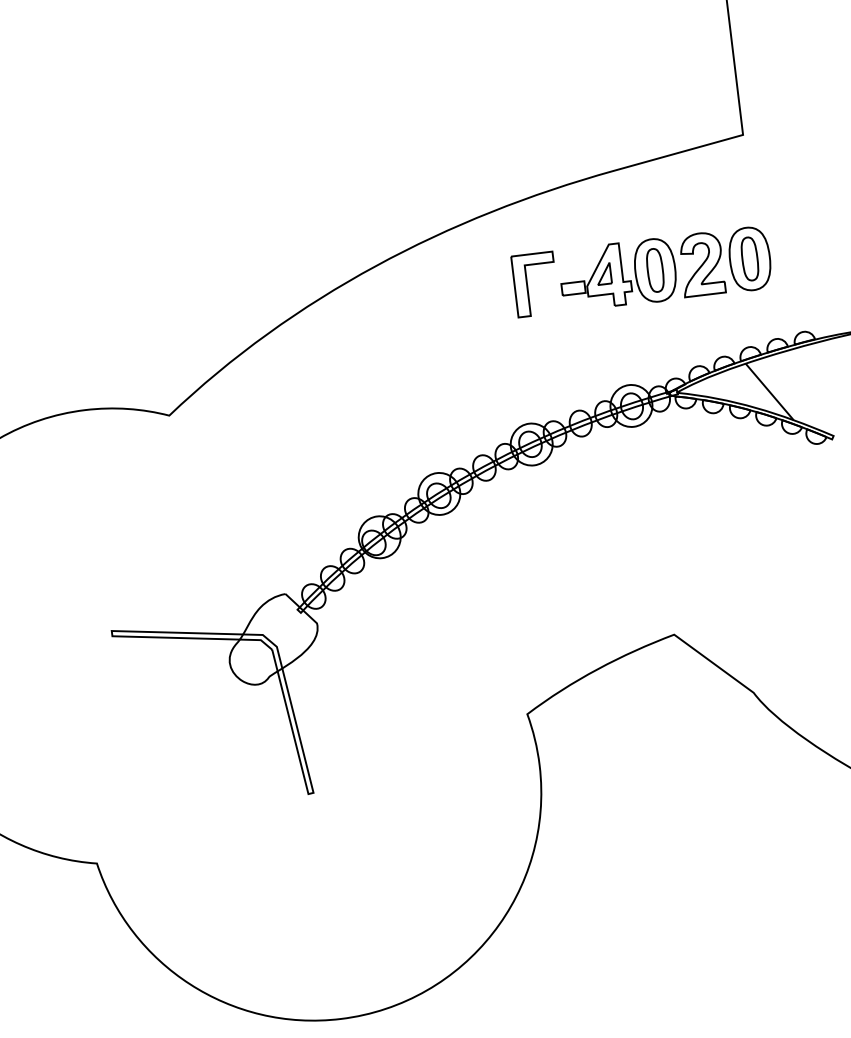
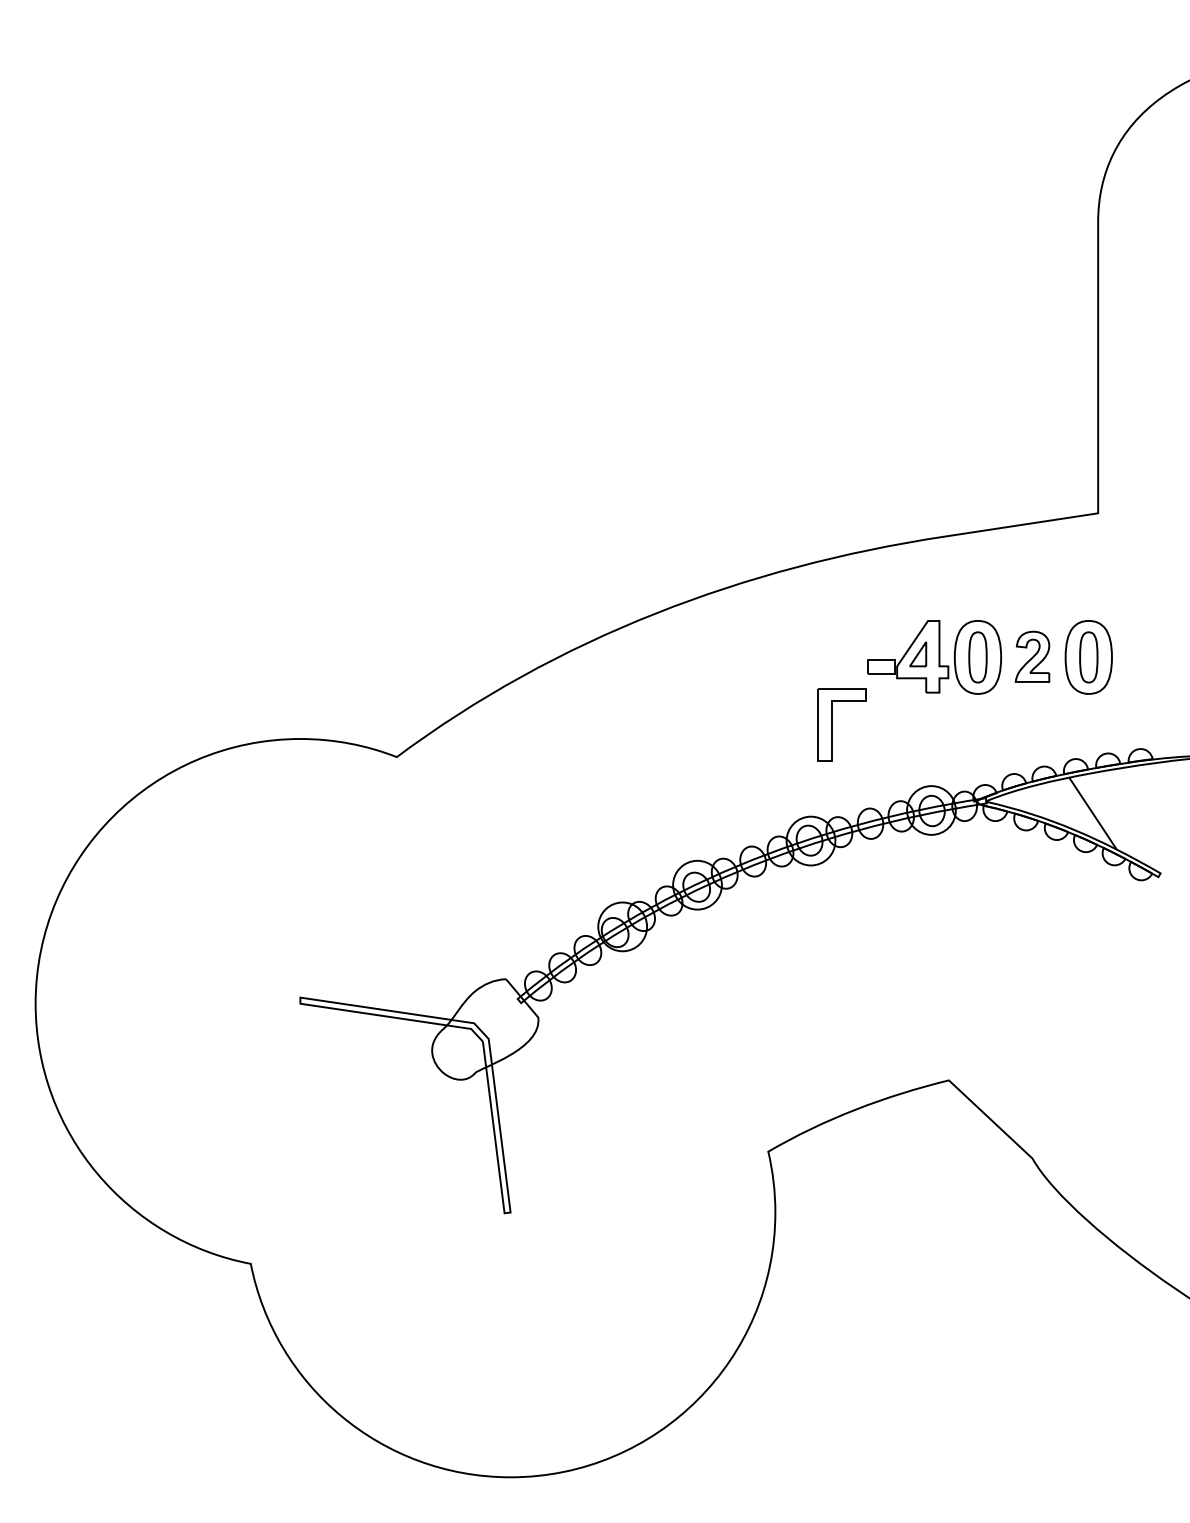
part: (701, 264) -> (1032, 656), size x0.7
part: (527, 285) -> (832, 724), moved

